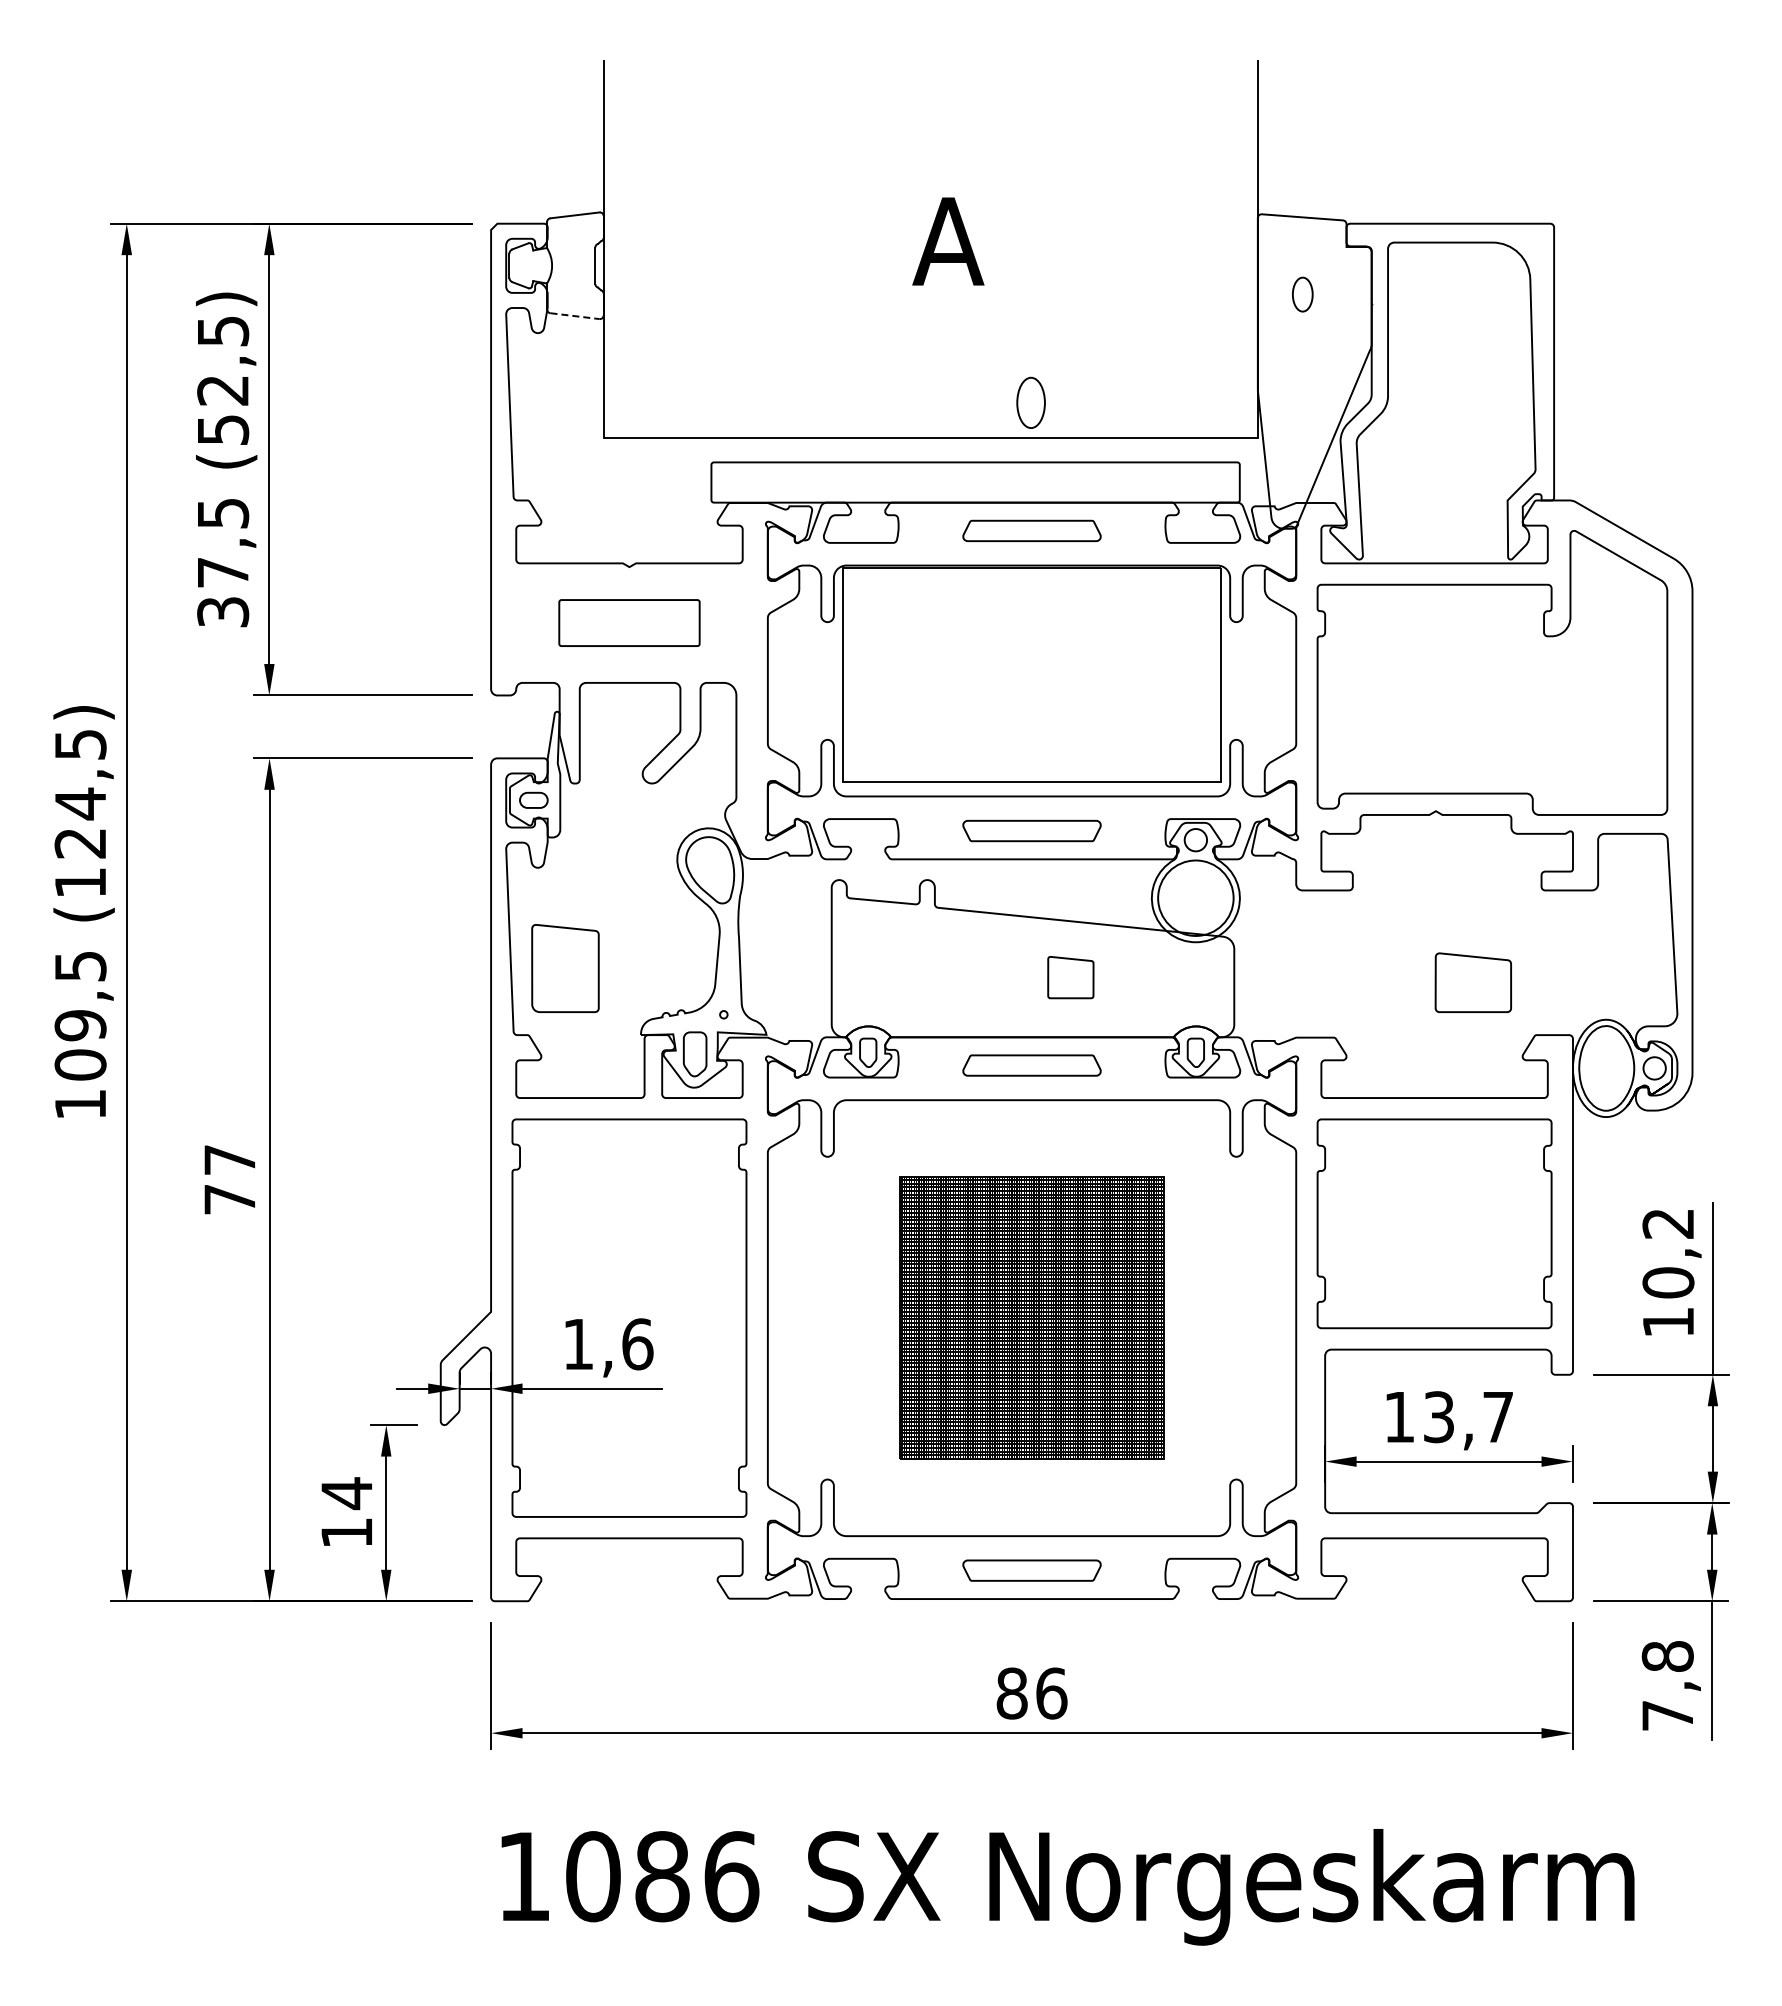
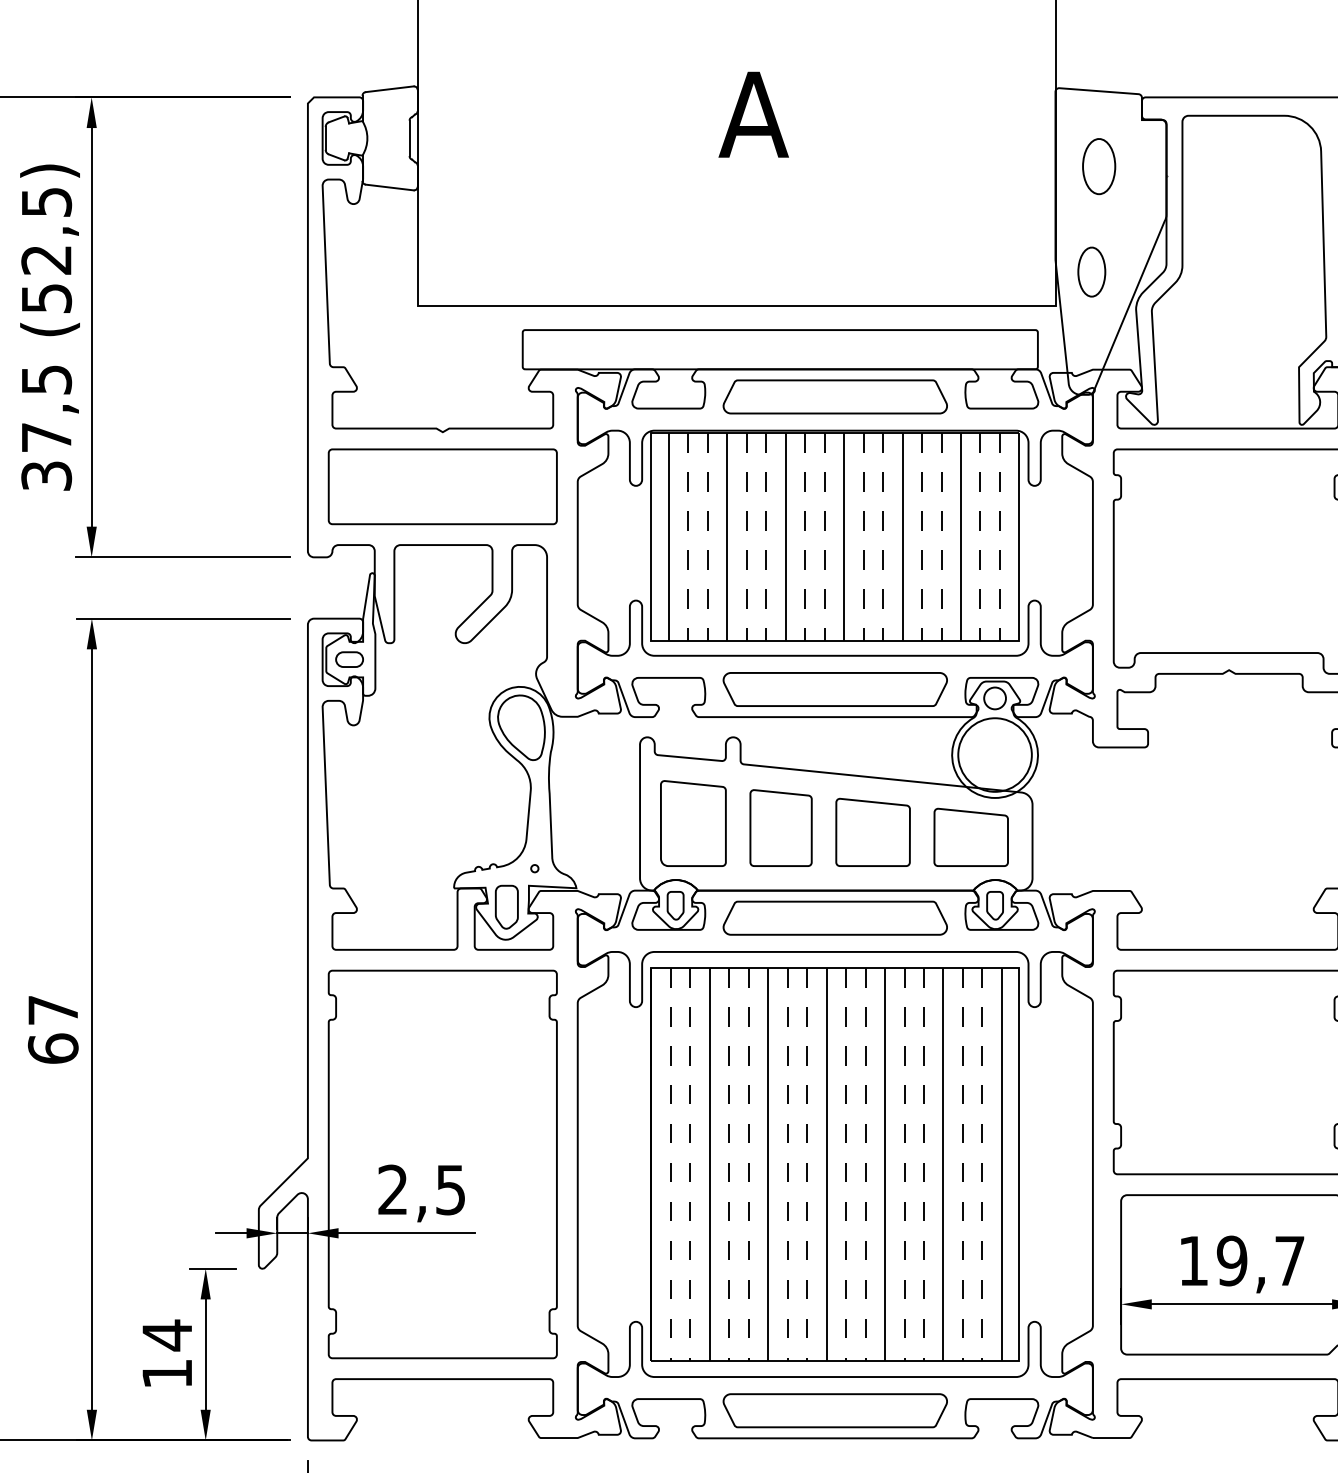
part: (1302, 294) -> (1099, 166), size x1.67
line: (575, 316) -> (390, 187), dashed -> solid
part: (1030, 402) -> (1091, 271), moved
part: (1031, 530) -> (834, 396), size x1.67
part: (629, 622) -> (442, 486), size x1.67
hatch: (1030, 674) -> (833, 536), added
part: (1031, 830) -> (834, 688), size x1.67
part: (565, 968) -> (693, 823), moved
part: (976, 972) -> (781, 827), added
part: (1070, 977) -> (872, 832), size x1.67
part: (1472, 982) -> (970, 837), moved
part: (1031, 1065) -> (834, 918), size x1.67
text: (229, 1198) -> (52, 1047), 77 -> 67
part: (1031, 1317) -> (834, 1163), size x1.43
text: (608, 1344) -> (422, 1190), 1,6 -> 2,5
text: (1438, 1417) -> (1231, 1261), 13,7 -> 19,7
part: (1031, 1570) -> (834, 1410), size x1.67

